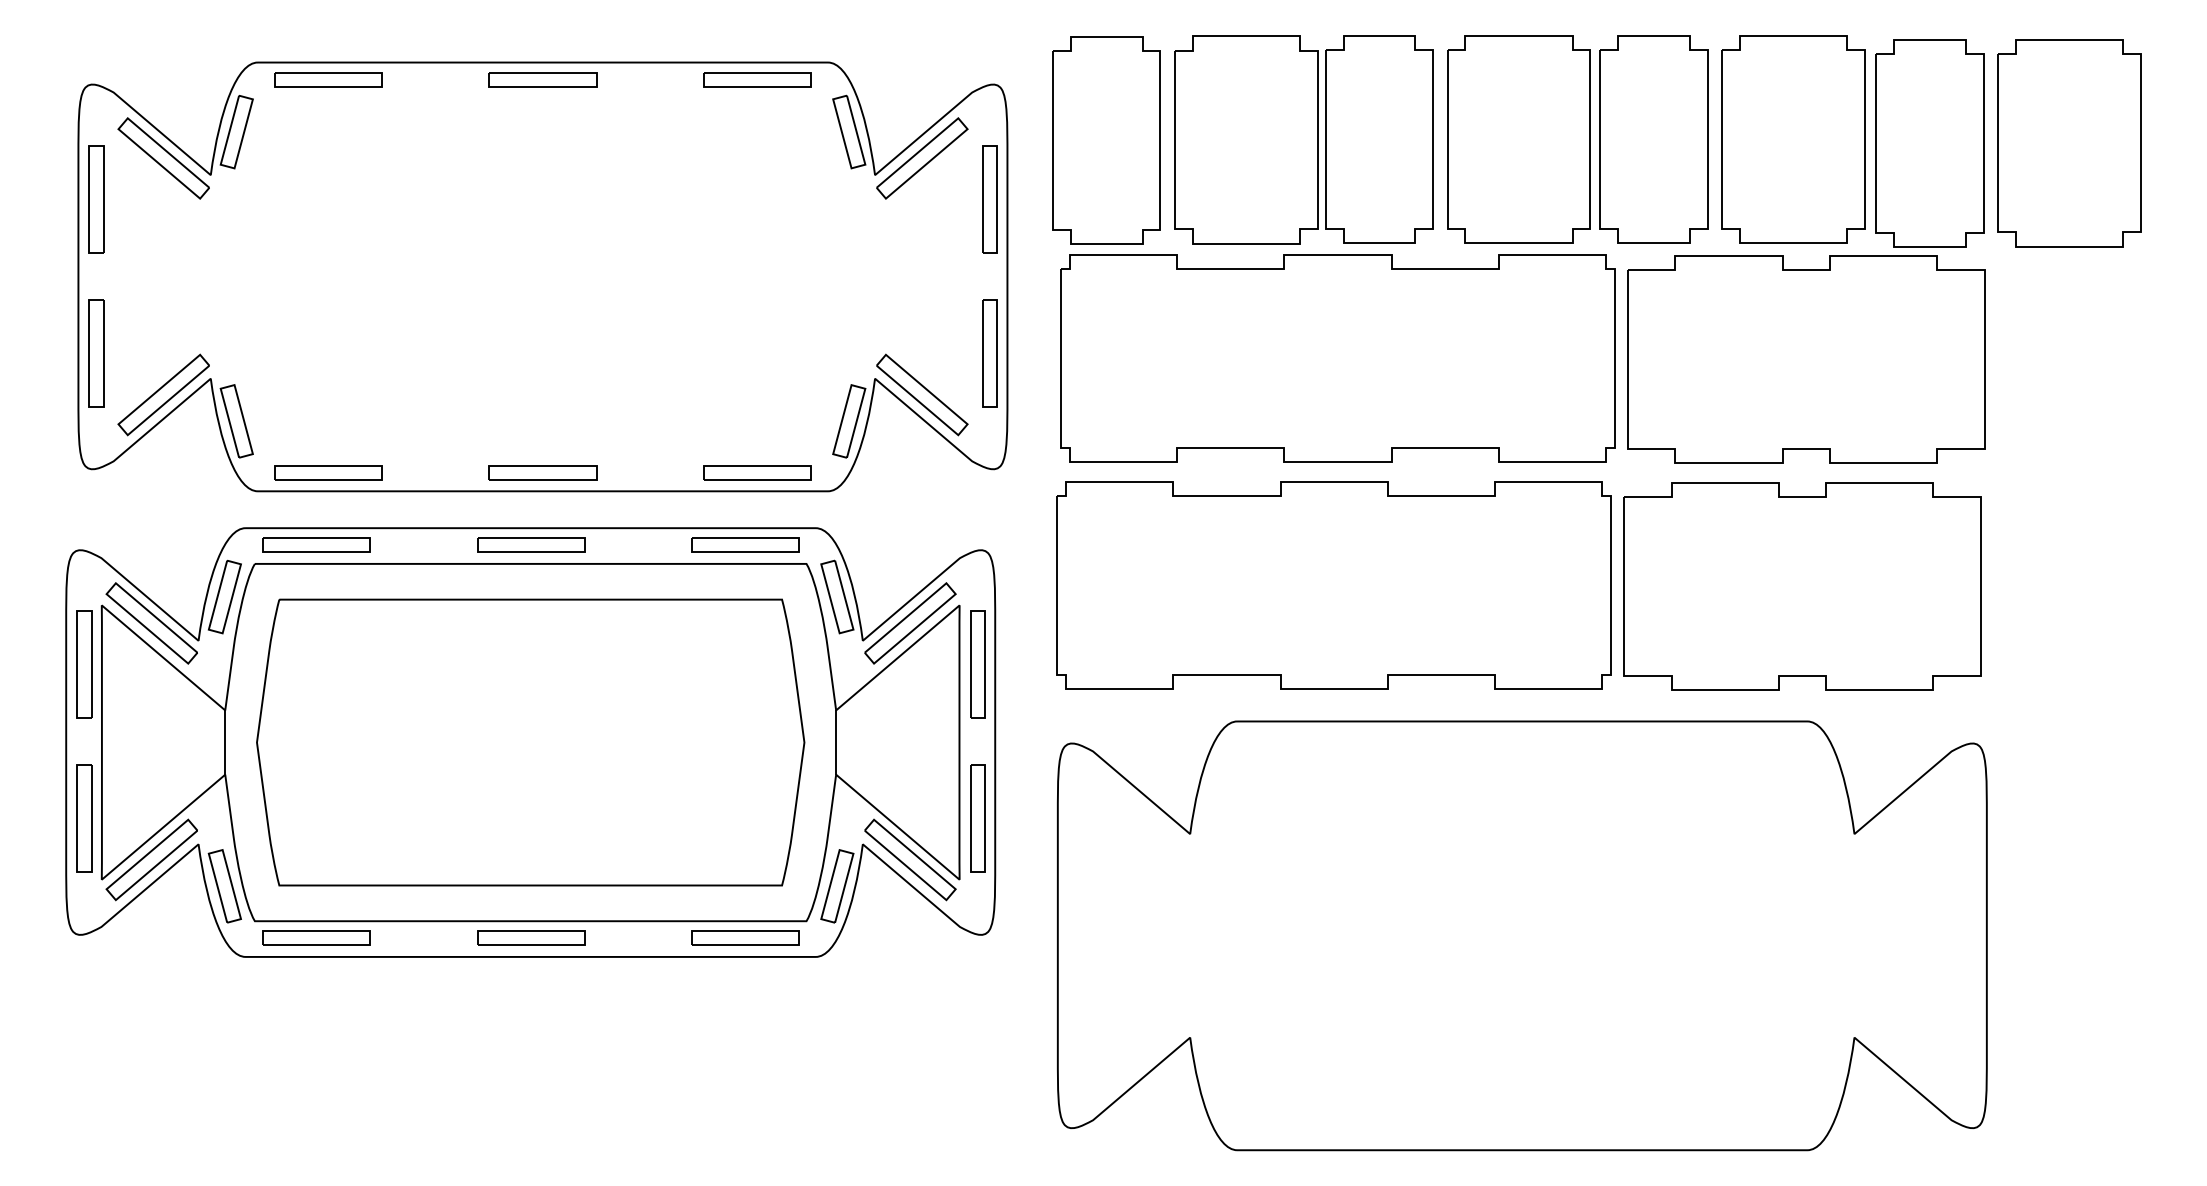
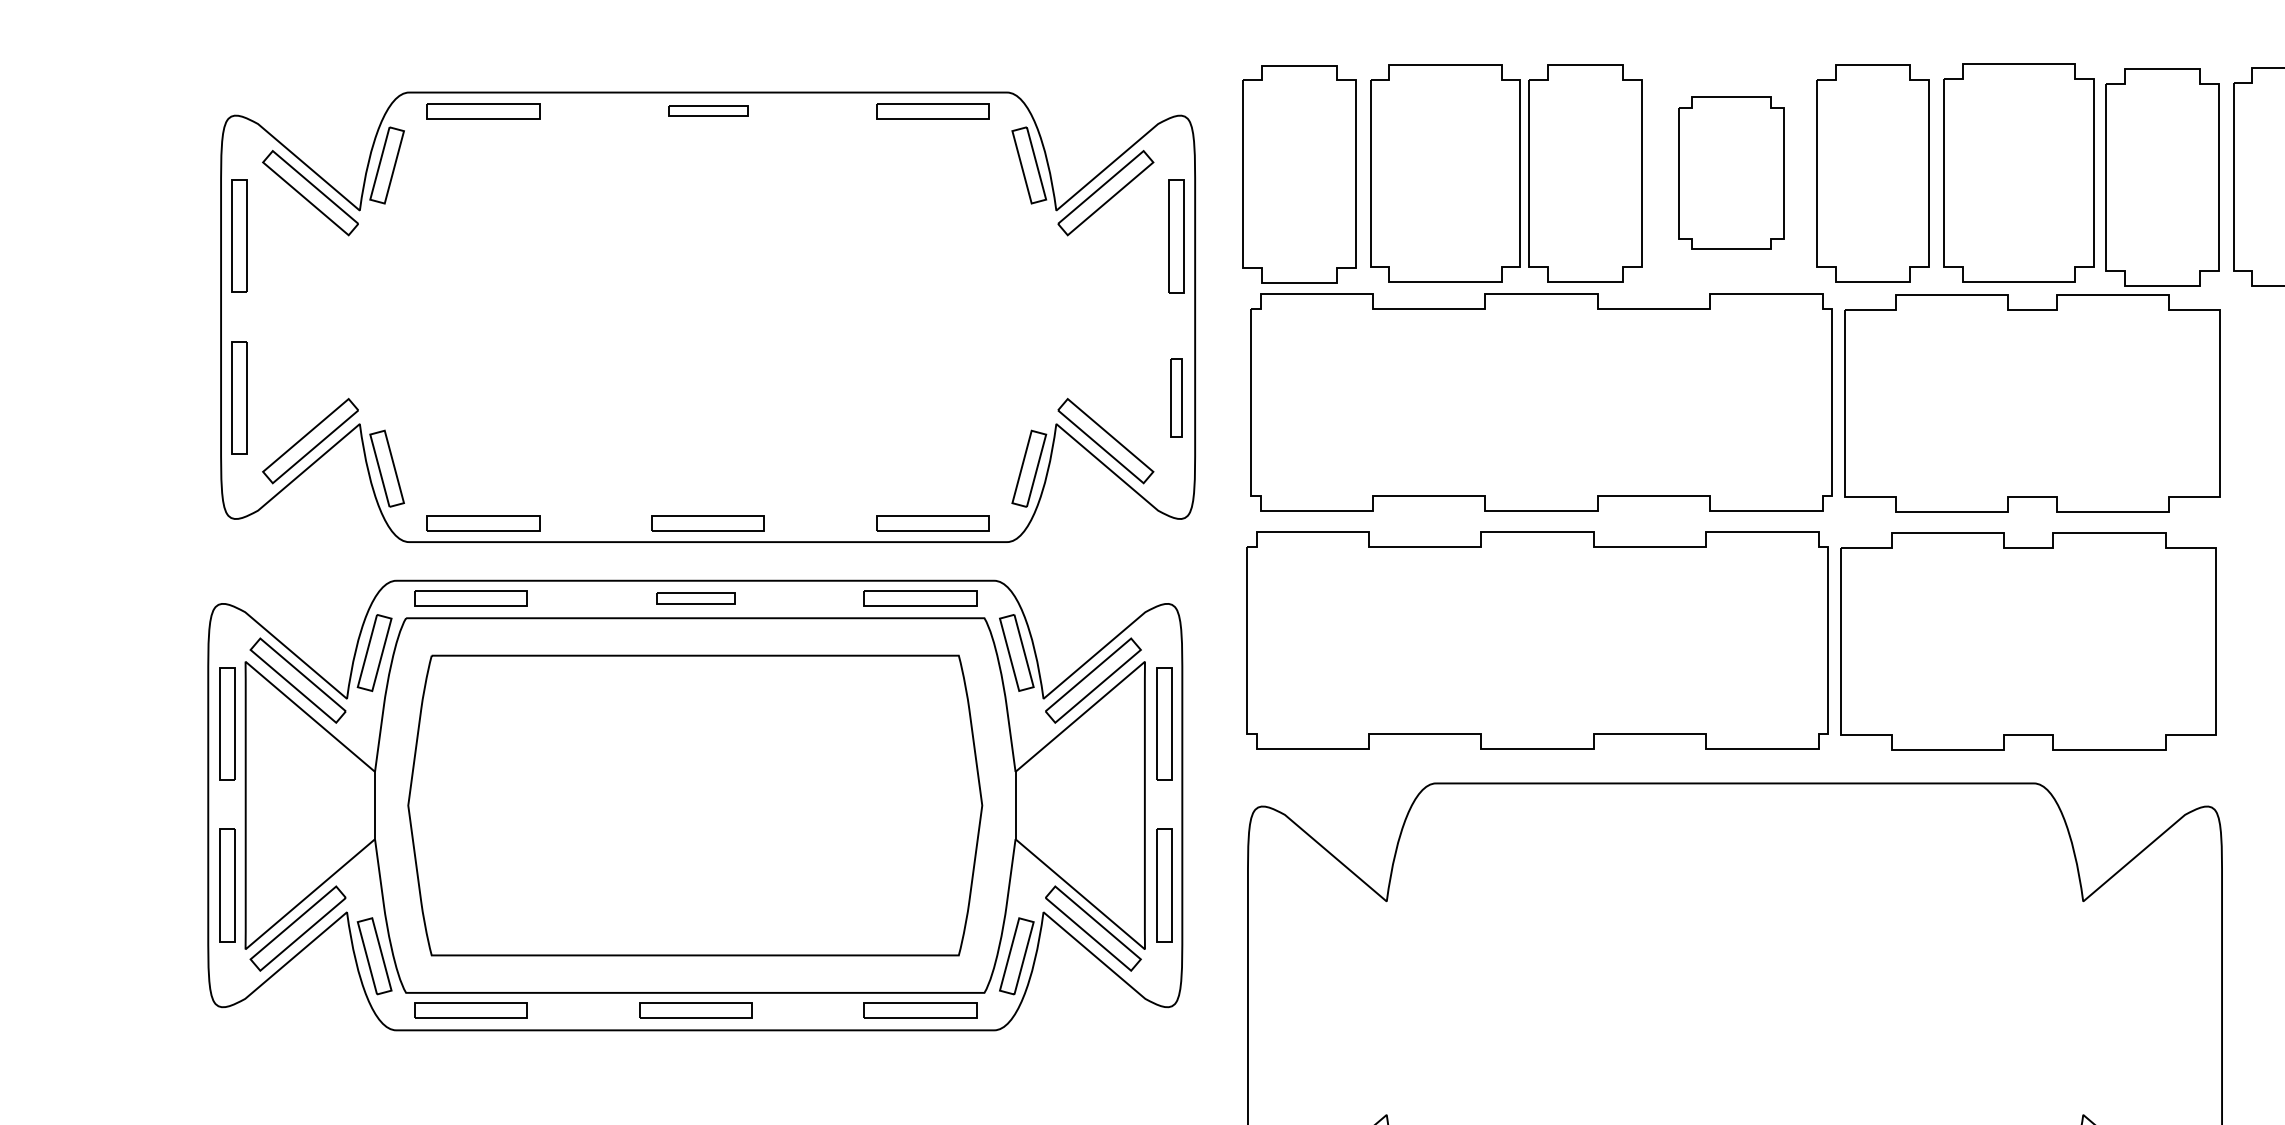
part: (542, 79) -> (707, 110), size x0.7
part: (1518, 139) -> (1730, 173), size x0.7
part: (989, 353) -> (1176, 397), size x0.7
part: (531, 544) -> (696, 597), size x0.7

